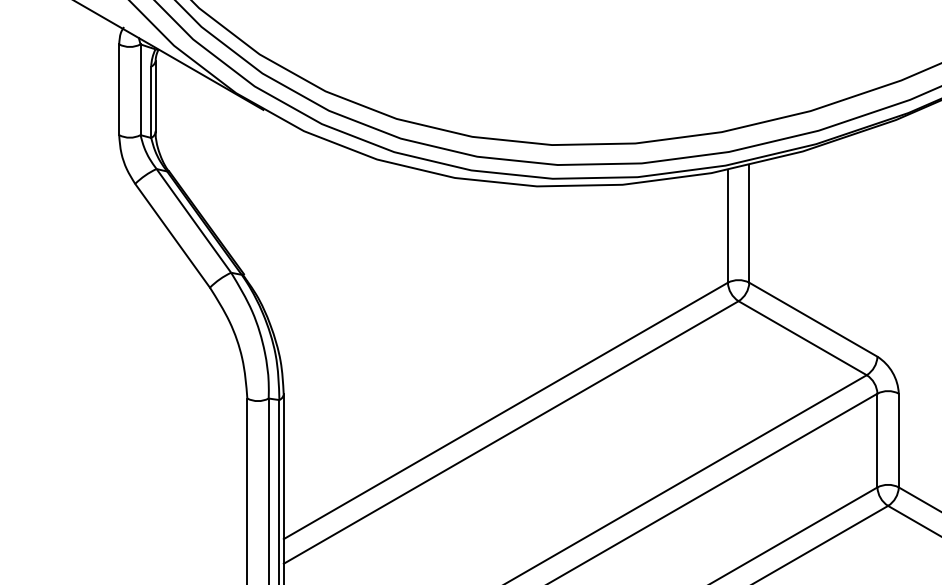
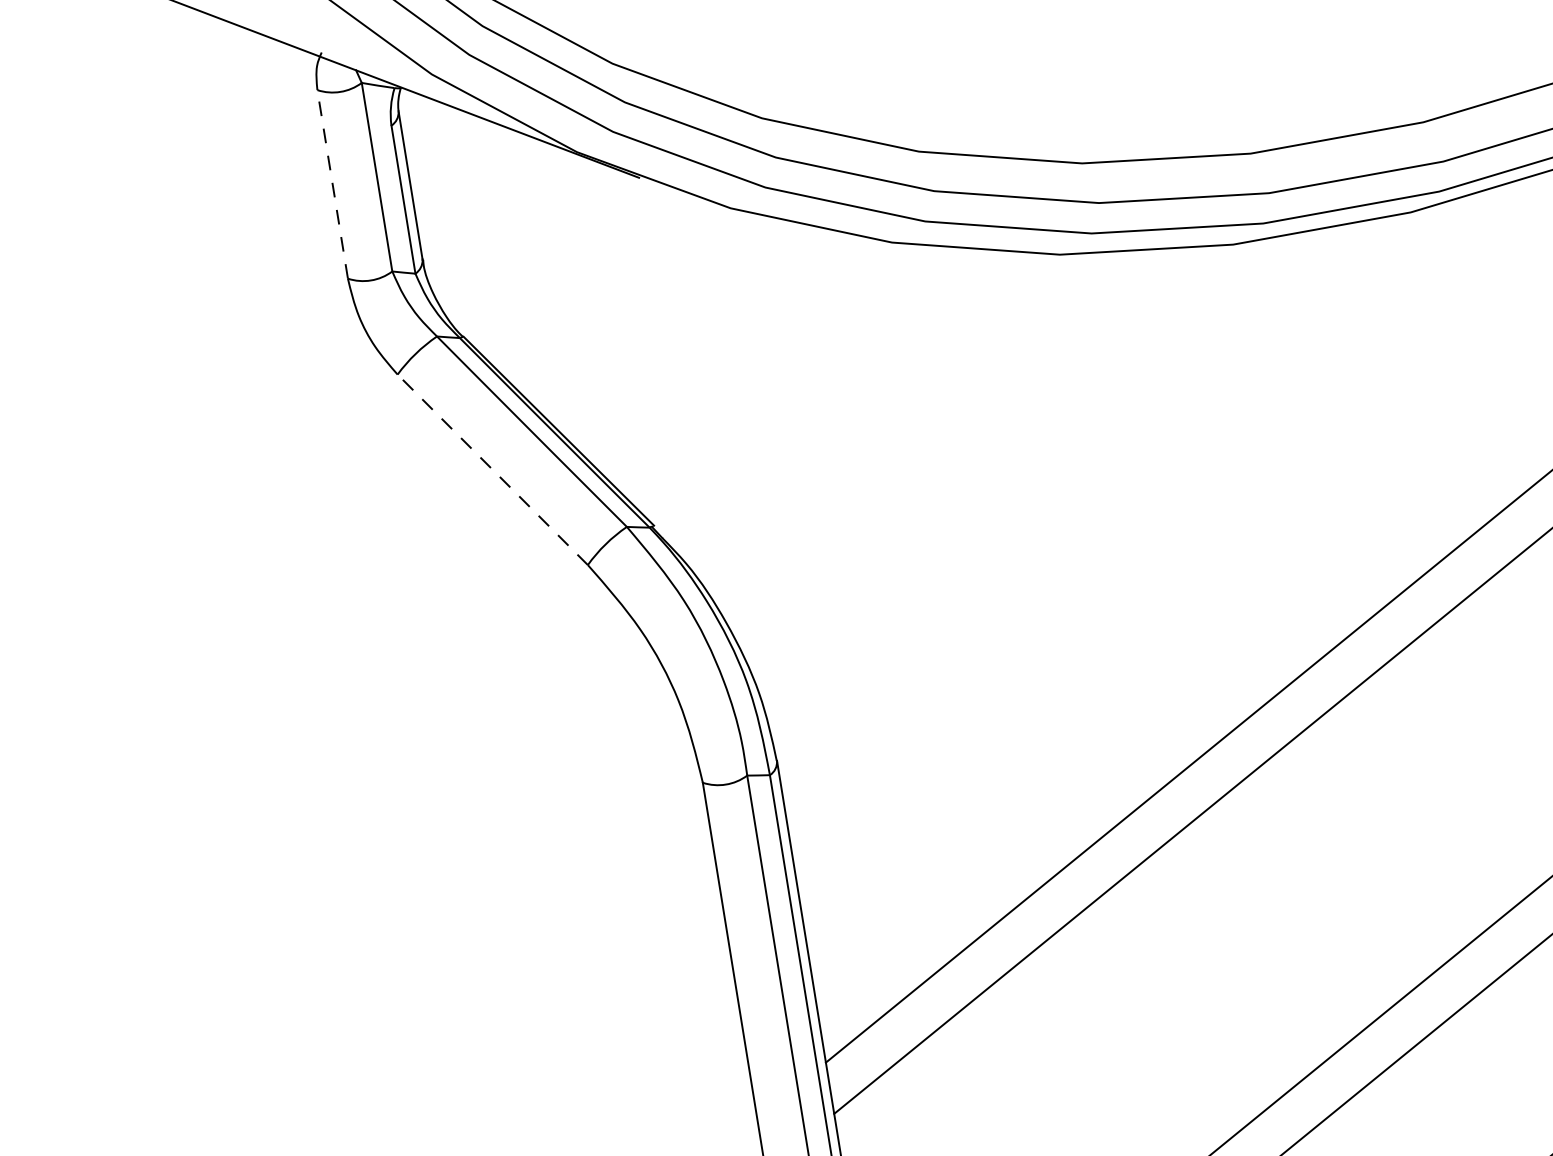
line: (119, 89) -> (333, 183), solid -> dashed
line: (172, 235) -> (492, 469), solid -> dashed

